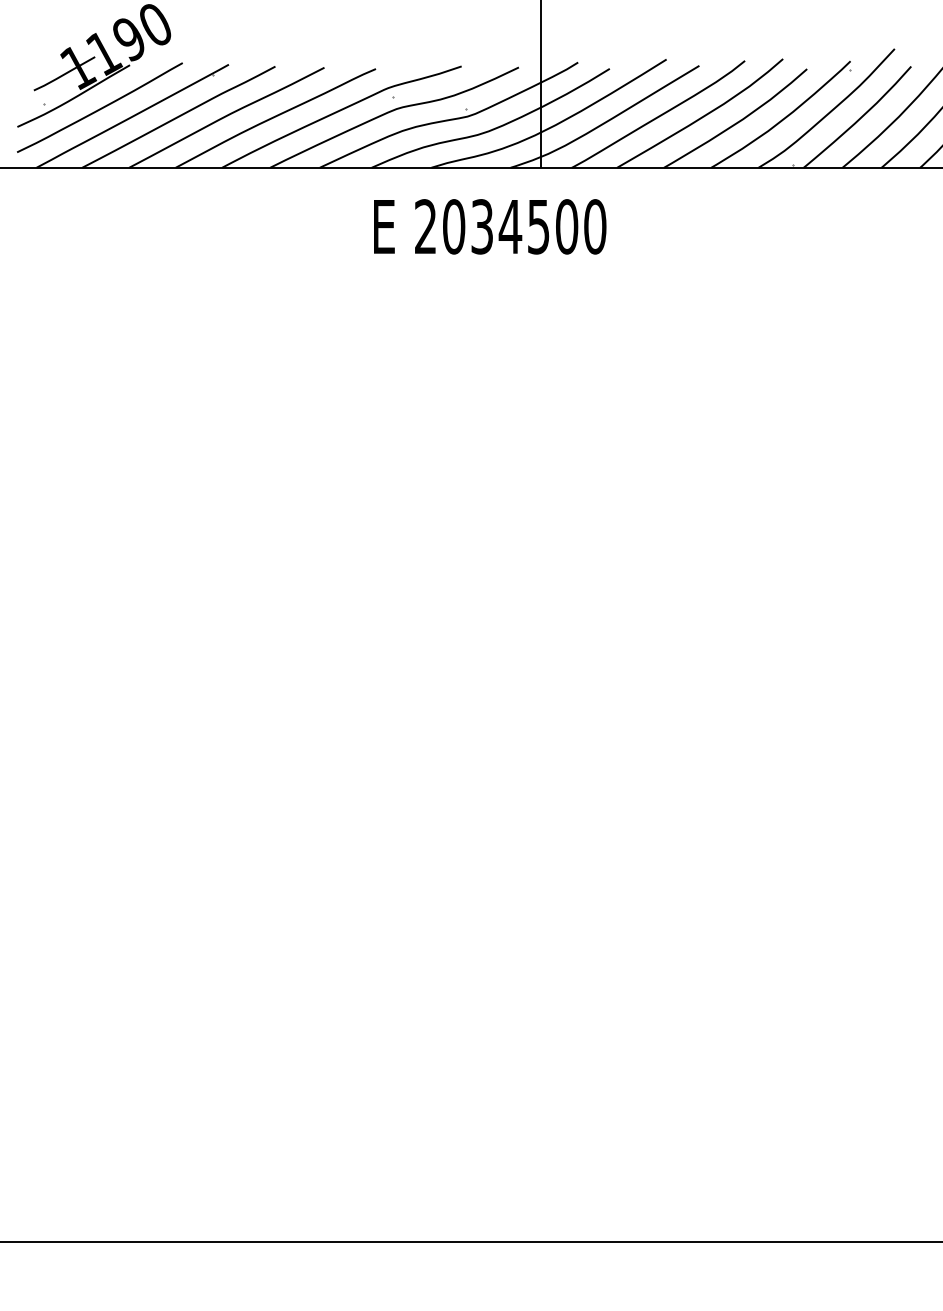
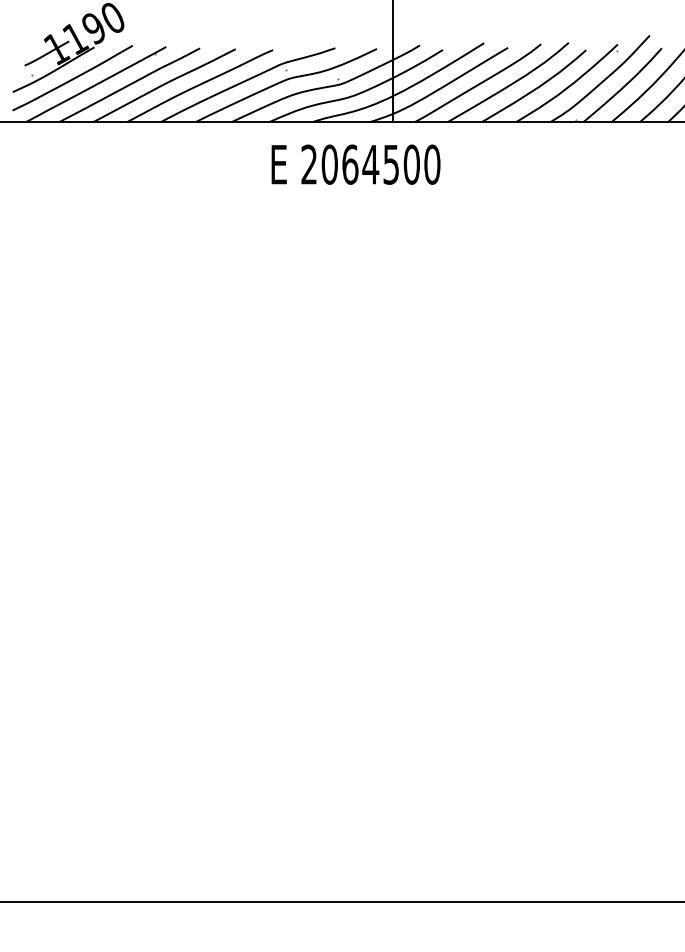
text: (482, 226) -> (350, 164), 2034500 -> 2064500

